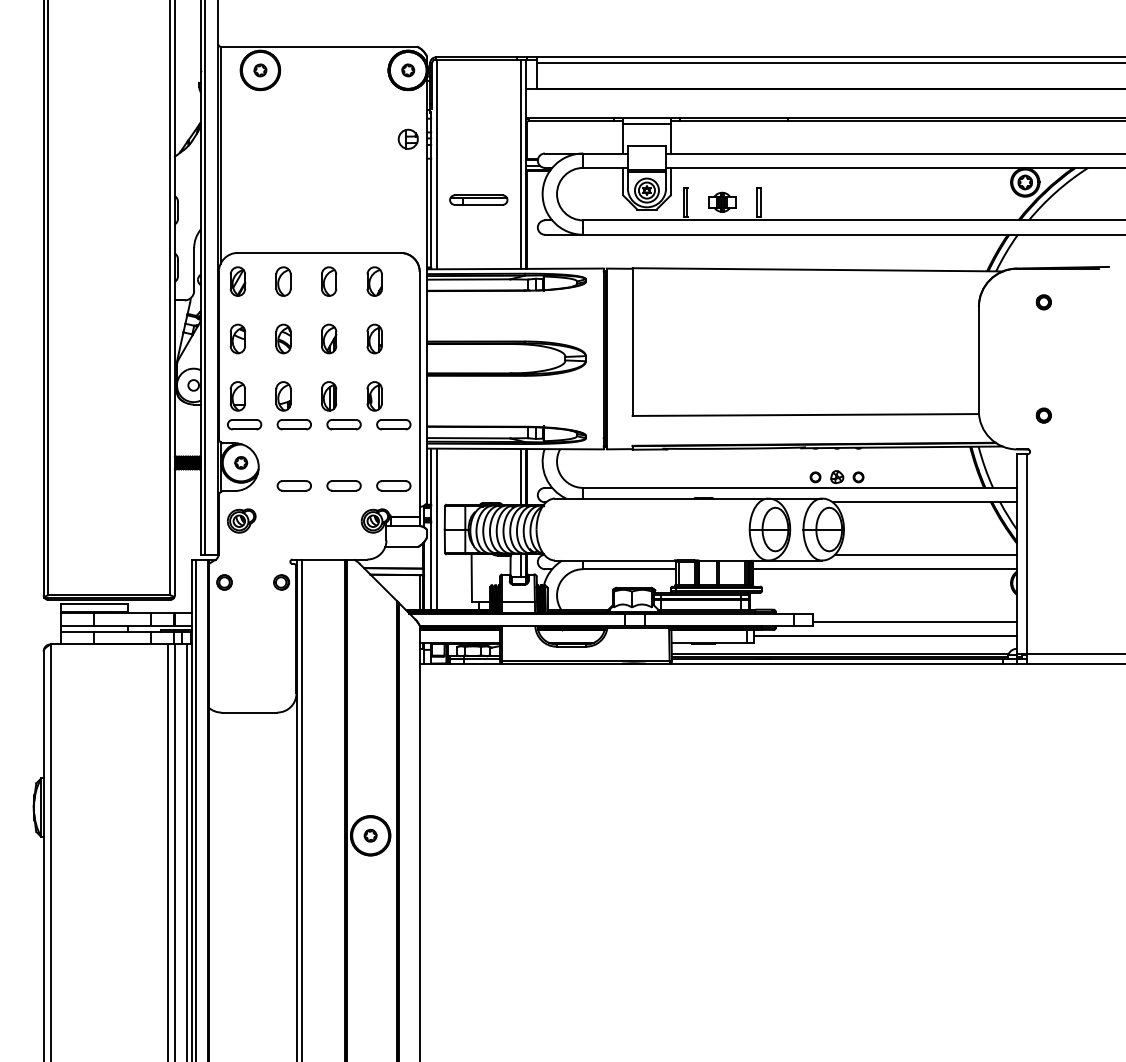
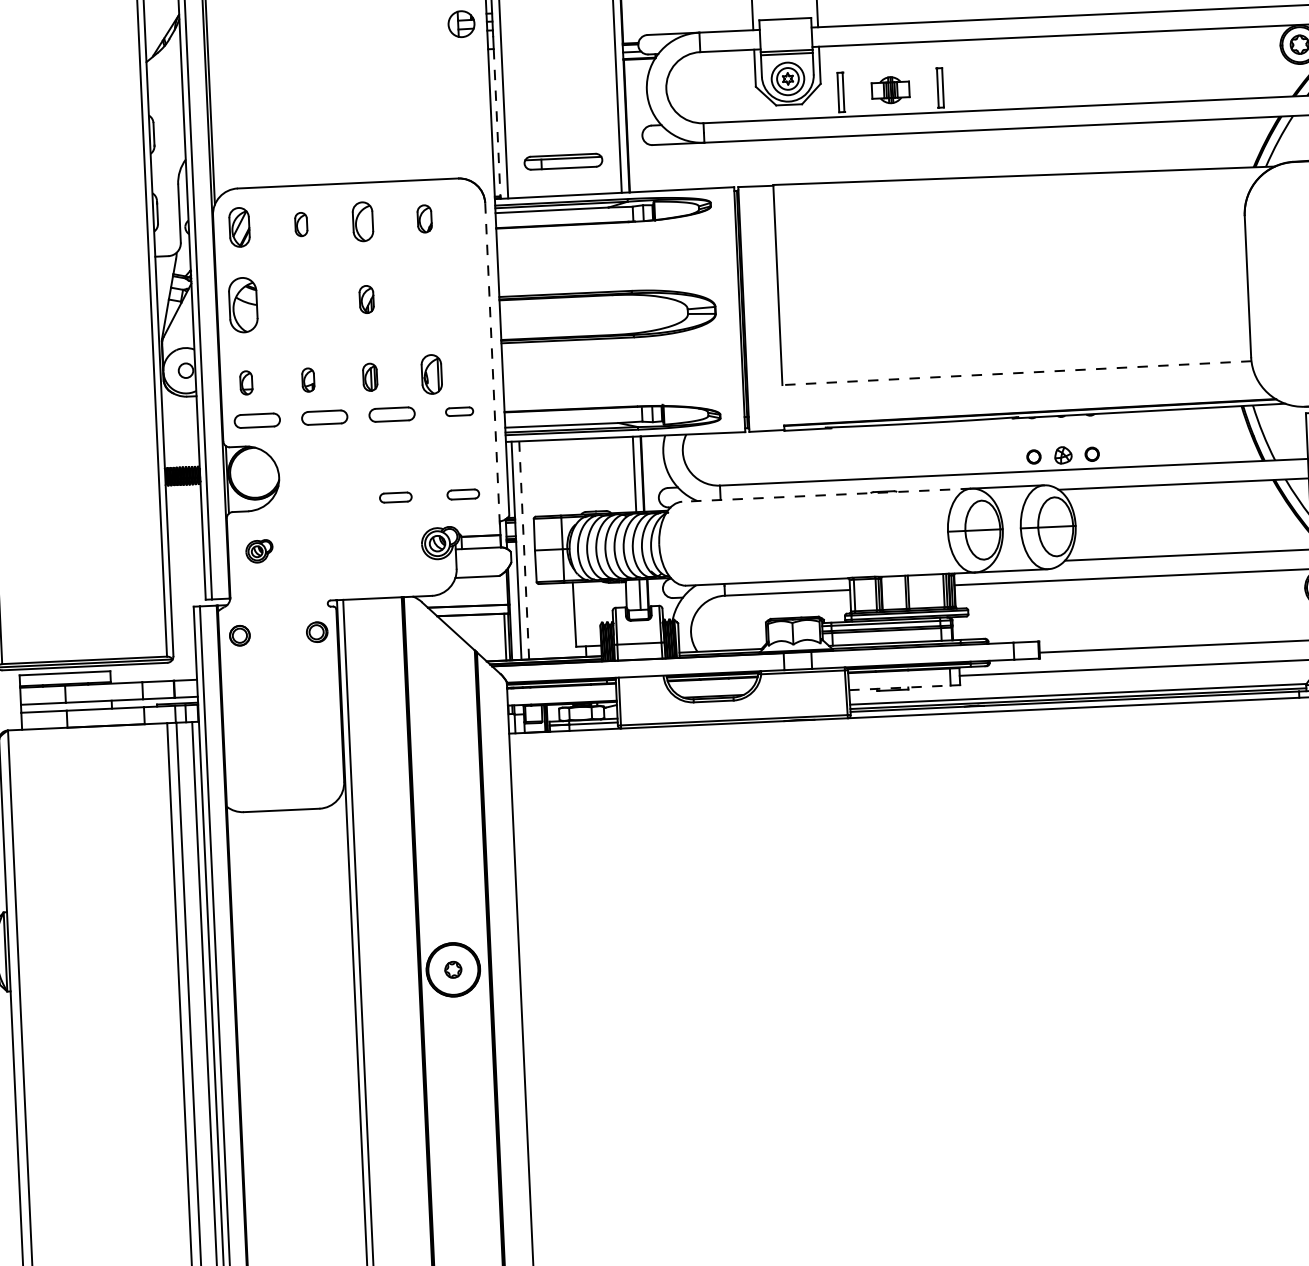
part: (478, 199) -> (563, 160), moved
line: (431, 213) -> (497, 123), solid -> dashed
part: (283, 281) -> (301, 224), size x0.6
part: (374, 281) -> (424, 218), size x0.7
part: (237, 338) -> (242, 304), size x1.4
part: (283, 338) -> (304, 301), removed
part: (329, 338) -> (367, 298), size x0.7
part: (374, 338) -> (428, 296), removed
line: (419, 394) -> (492, 369), solid -> dashed
part: (237, 396) -> (246, 383), size x0.6
part: (283, 396) -> (308, 380), size x0.6
part: (329, 396) -> (370, 377), size x0.7
line: (805, 415) -> (1016, 373), solid -> dashed
part: (393, 424) -> (459, 411), size x0.6
part: (241, 462) -> (255, 472), removed
part: (293, 485) -> (327, 500), removed
part: (343, 485) -> (395, 497), size x0.7
part: (393, 485) -> (462, 493), size x0.7
line: (661, 498) -> (826, 495), solid -> dashed
part: (241, 520) -> (259, 550), size x0.7
line: (436, 529) -> (523, 550), solid -> dashed
line: (709, 642) -> (900, 687), solid -> dashed

